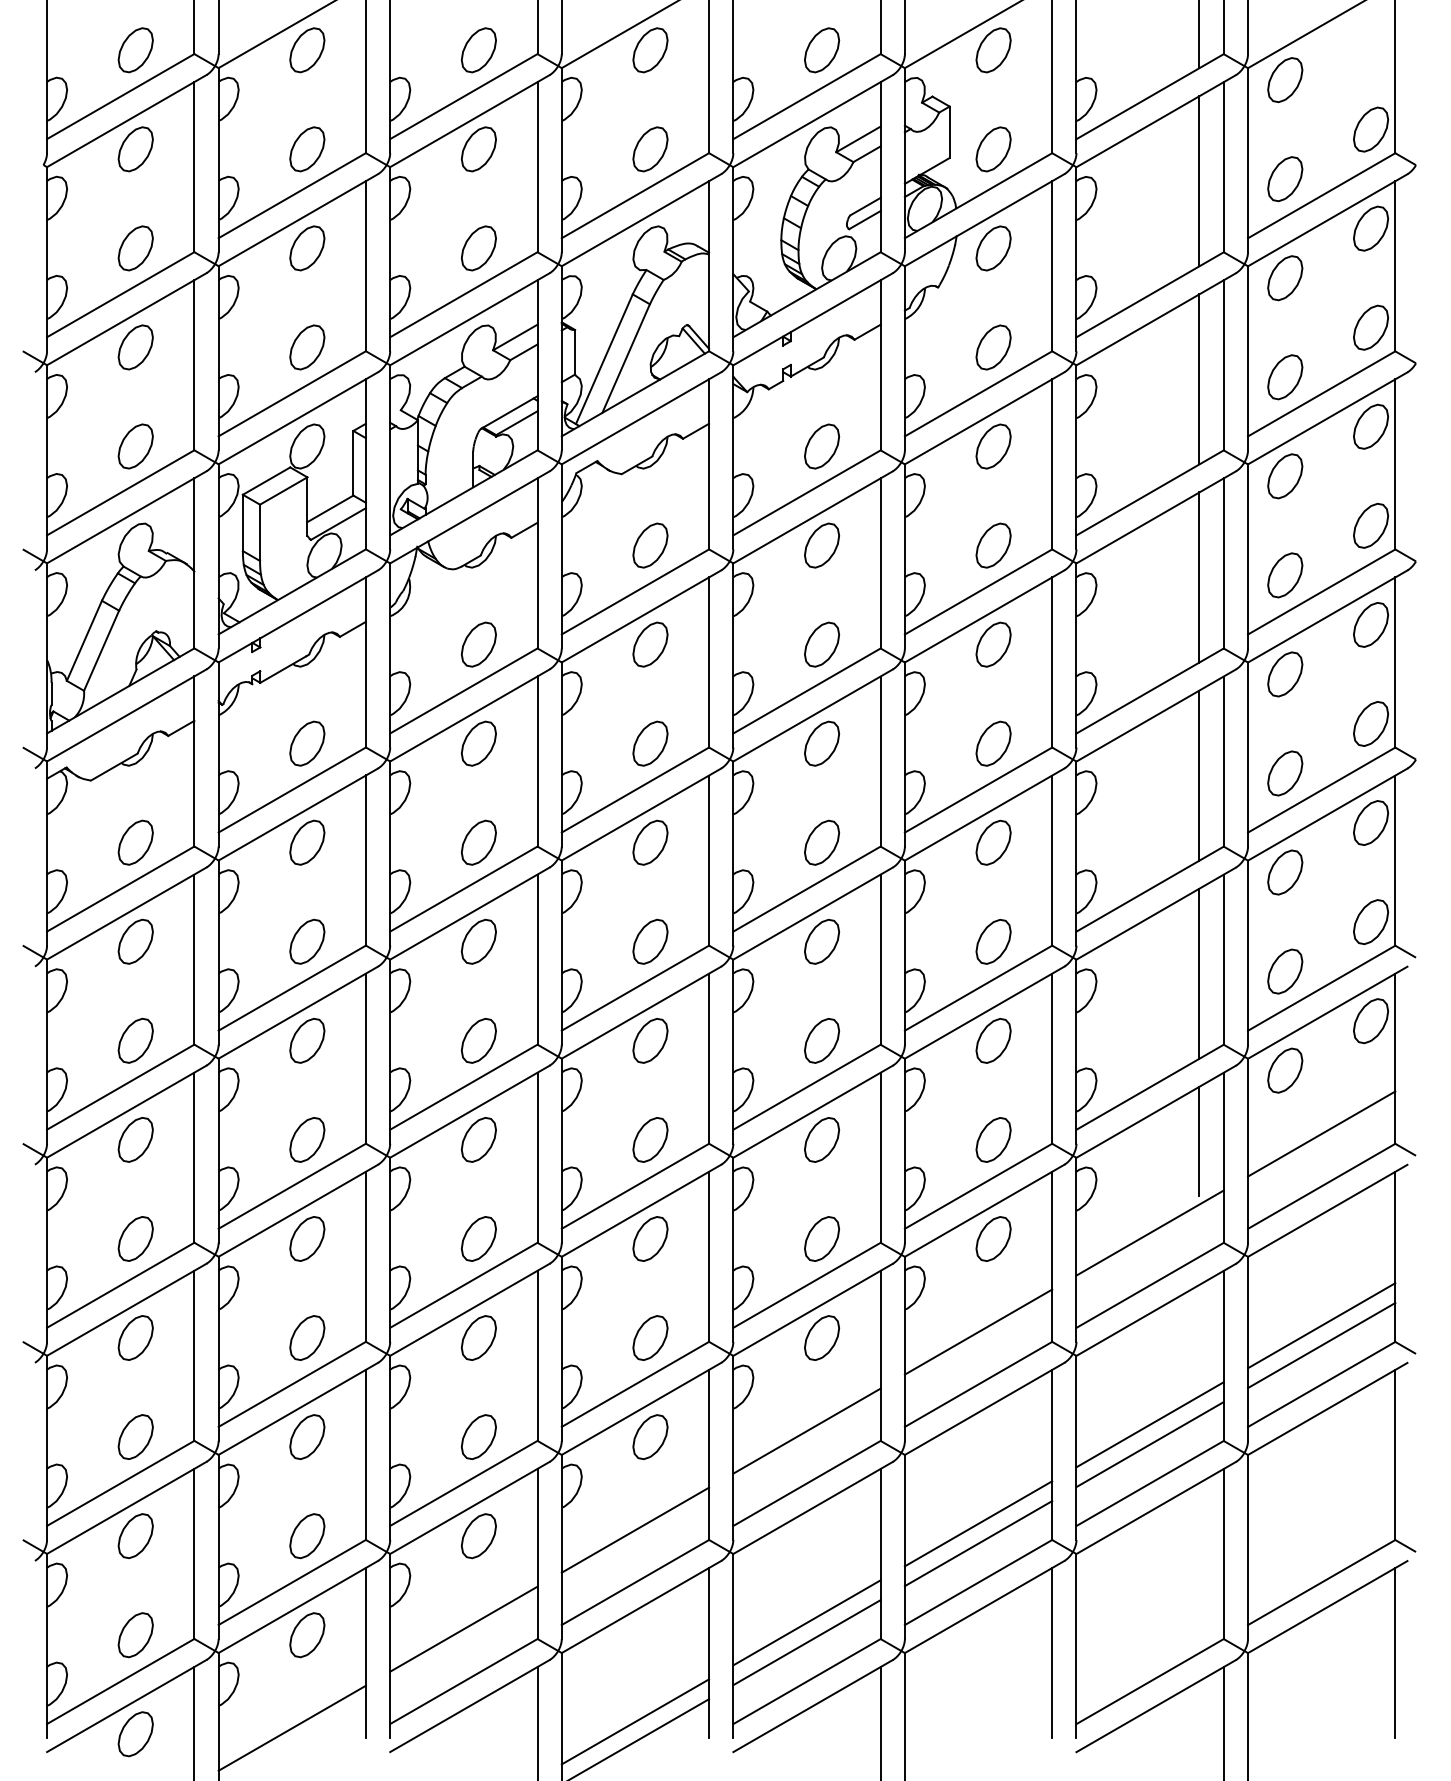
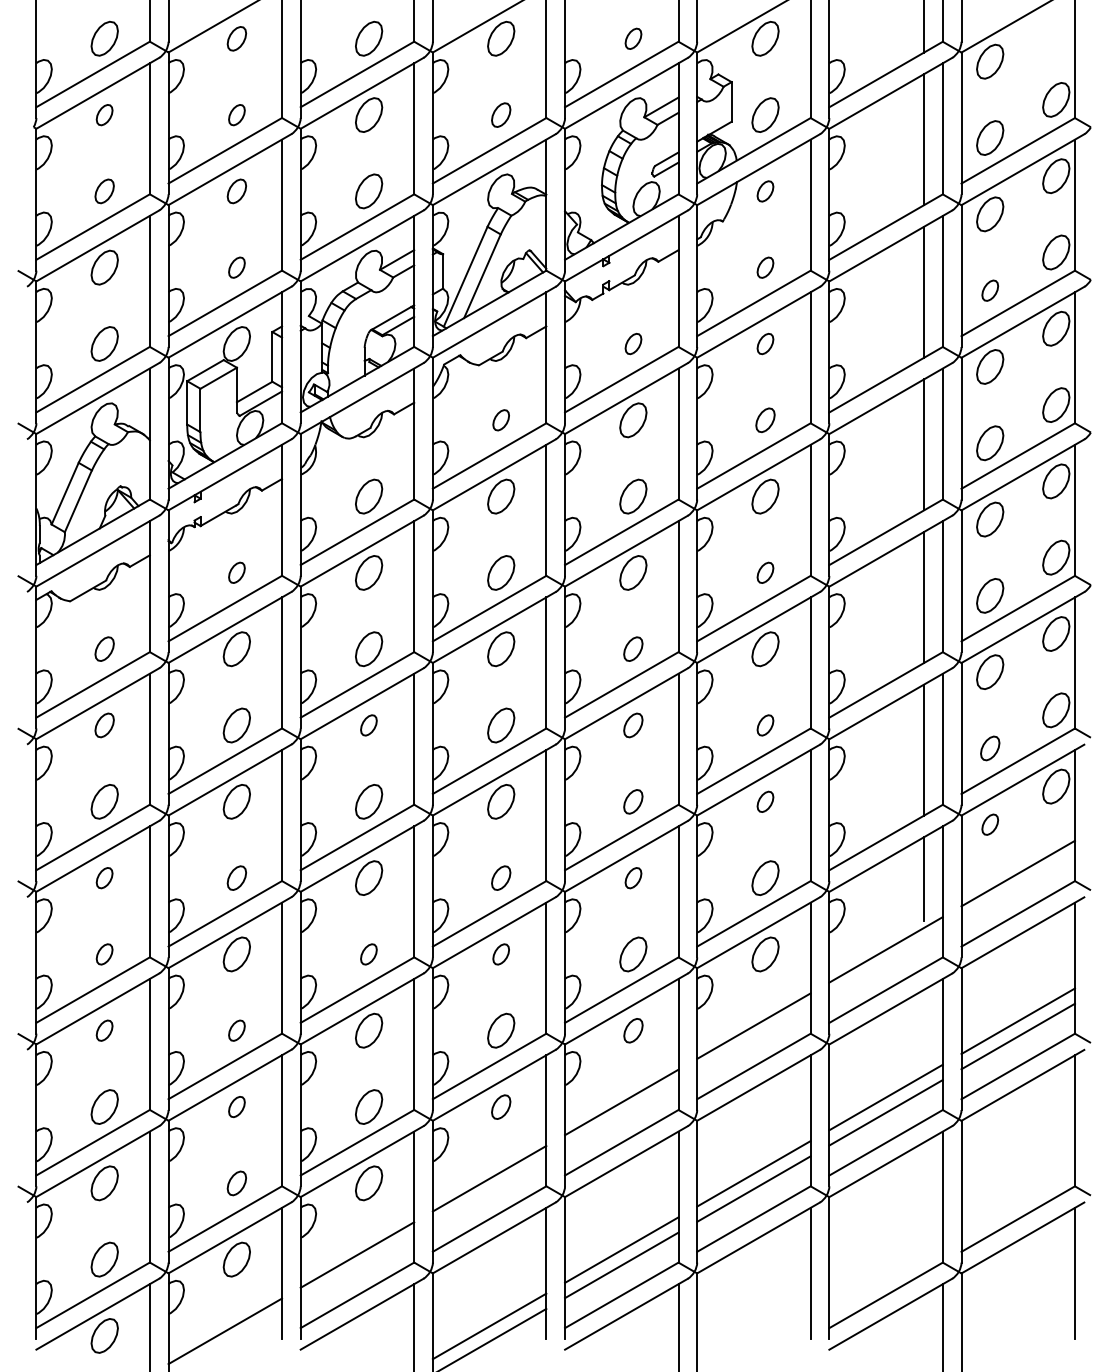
part: (307, 50) -> (237, 38), size x0.7
part: (822, 50) -> (633, 38), size x0.6
part: (135, 149) -> (104, 115), size x0.6
part: (307, 149) -> (237, 115), size x0.6
part: (650, 149) -> (501, 115), size x0.7
part: (135, 248) -> (104, 191), size x0.7
part: (307, 248) -> (237, 191), size x0.7
part: (993, 248) -> (765, 191), size x0.6
part: (307, 347) -> (237, 267), size x0.6
part: (993, 347) -> (765, 267), size x0.6
part: (1285, 377) -> (990, 290), size x0.6
part: (822, 446) -> (633, 343), size x0.6
part: (993, 446) -> (765, 343), size x0.6
part: (650, 545) -> (501, 420), size x0.6
part: (993, 545) -> (765, 420), size x0.7
part: (307, 743) -> (237, 572), size x0.6
part: (993, 743) -> (765, 572), size x0.6
part: (135, 842) -> (104, 649), size x0.7
part: (821, 842) -> (632, 649), size x0.7
part: (135, 941) -> (104, 725), size x0.7
part: (478, 941) -> (368, 725), size x0.6
part: (821, 941) -> (632, 725), size x0.7
part: (993, 941) -> (765, 725), size x0.6
part: (1285, 971) -> (990, 748), size x0.7
part: (821, 1040) -> (632, 801), size x0.7
part: (993, 1040) -> (765, 801), size x0.6
part: (1285, 1070) -> (990, 824), size x0.6
part: (135, 1139) -> (104, 877), size x0.6
part: (307, 1139) -> (237, 877), size x0.7
part: (650, 1139) -> (501, 877), size x0.7
part: (822, 1139) -> (633, 877), size x0.6
part: (135, 1238) -> (104, 954), size x0.6
part: (478, 1238) -> (368, 954), size x0.6
part: (650, 1238) -> (501, 954), size x0.6
part: (135, 1337) -> (104, 1030), size x0.6
part: (307, 1337) -> (237, 1030), size x0.6
part: (822, 1337) -> (633, 1030), size x0.7
part: (307, 1436) -> (237, 1106), size x0.6
part: (650, 1437) -> (501, 1107), size x0.7
part: (307, 1536) -> (237, 1183), size x0.7

